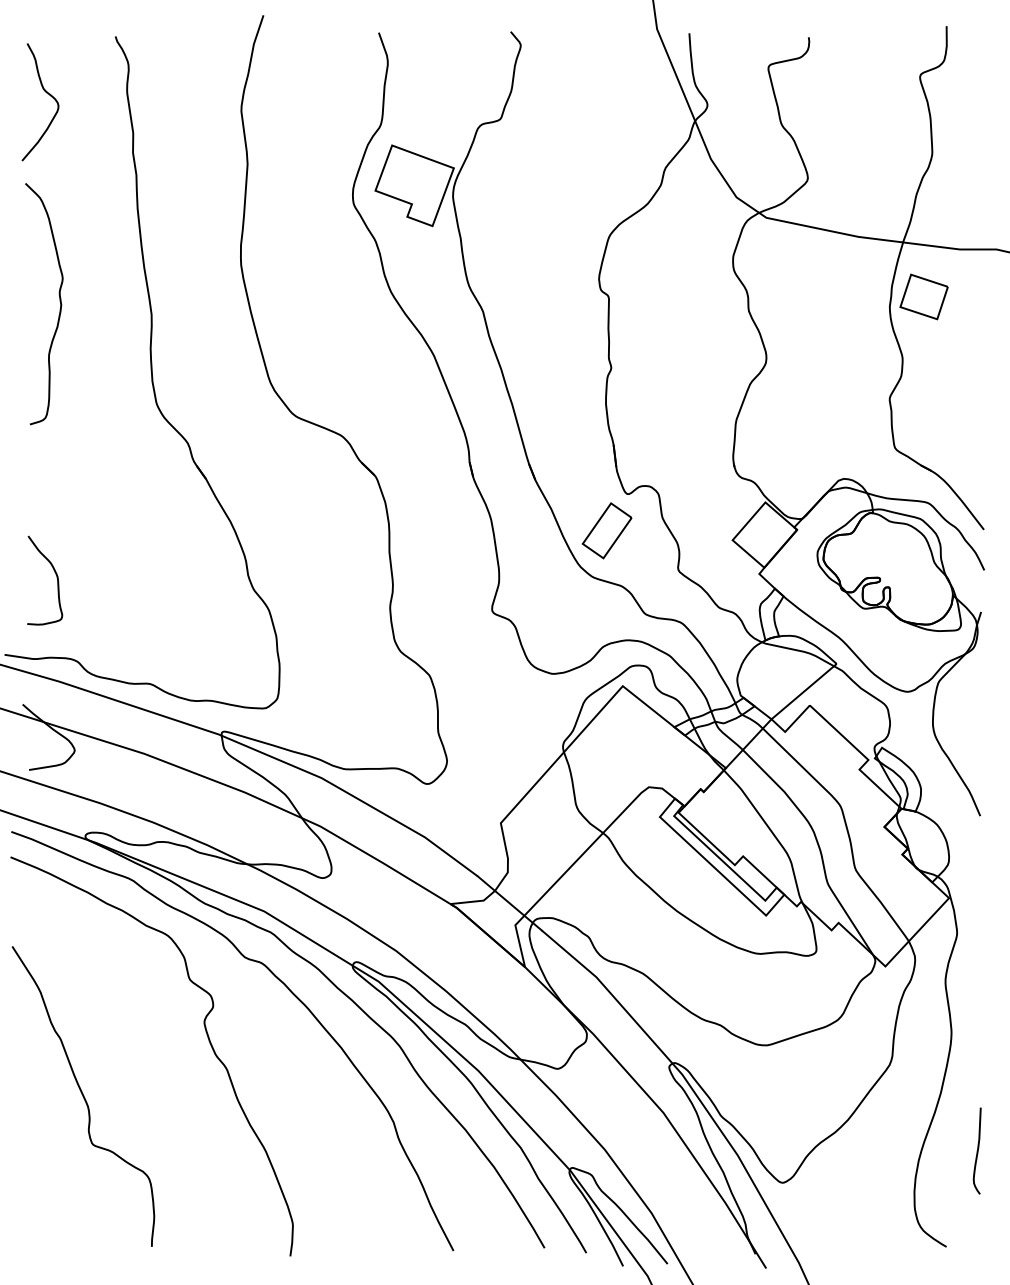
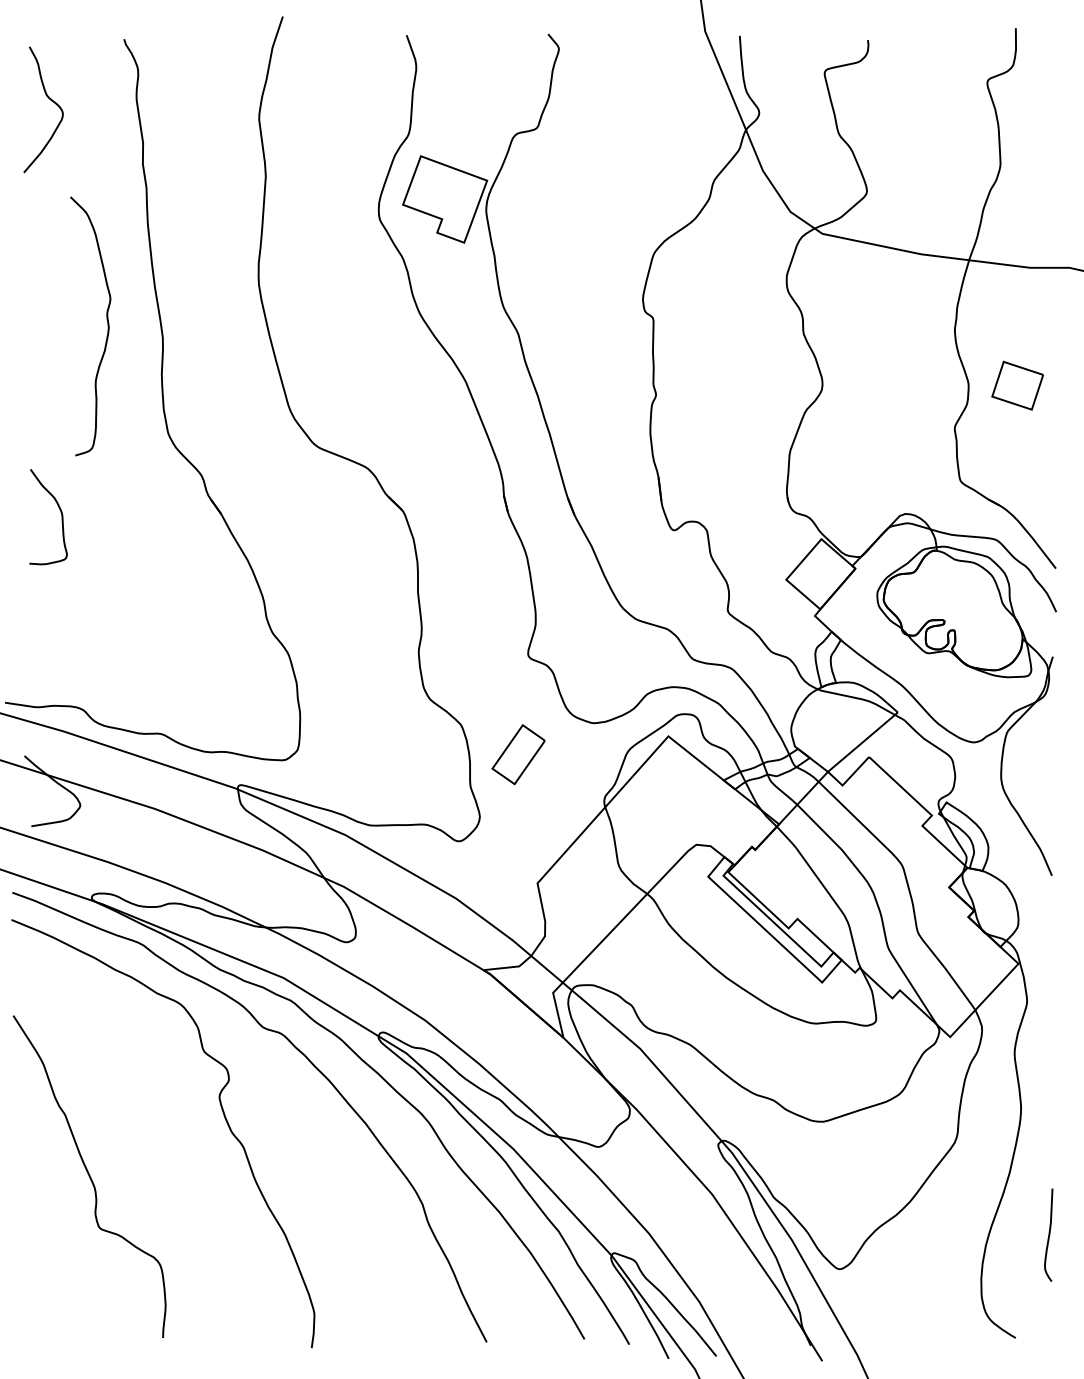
part: (923, 296) -> (1017, 385), moved
curve: (59, 304) -> (107, 326), moved
part: (607, 530) -> (518, 754), moved
curve: (56, 576) -> (60, 512), moved

